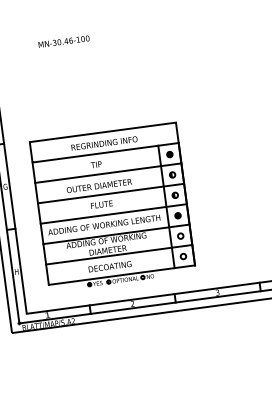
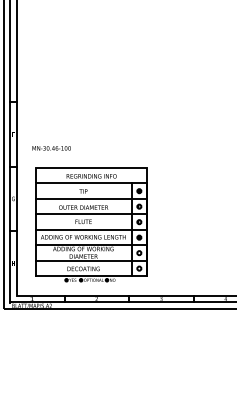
text: (63, 41) -> (51, 148), moved

